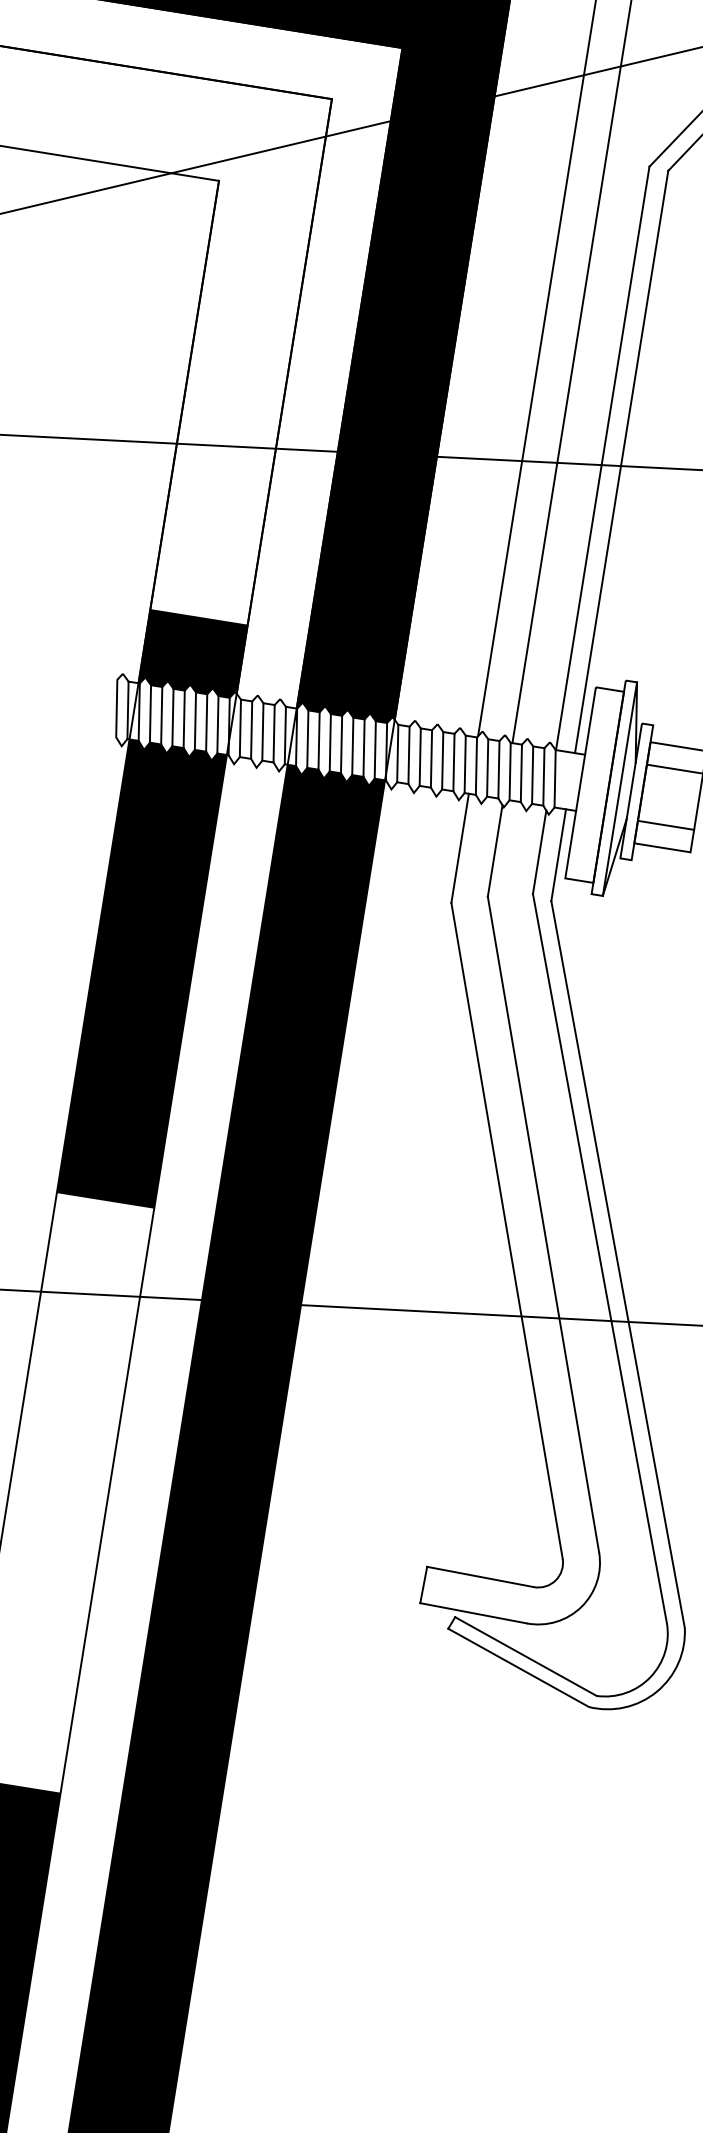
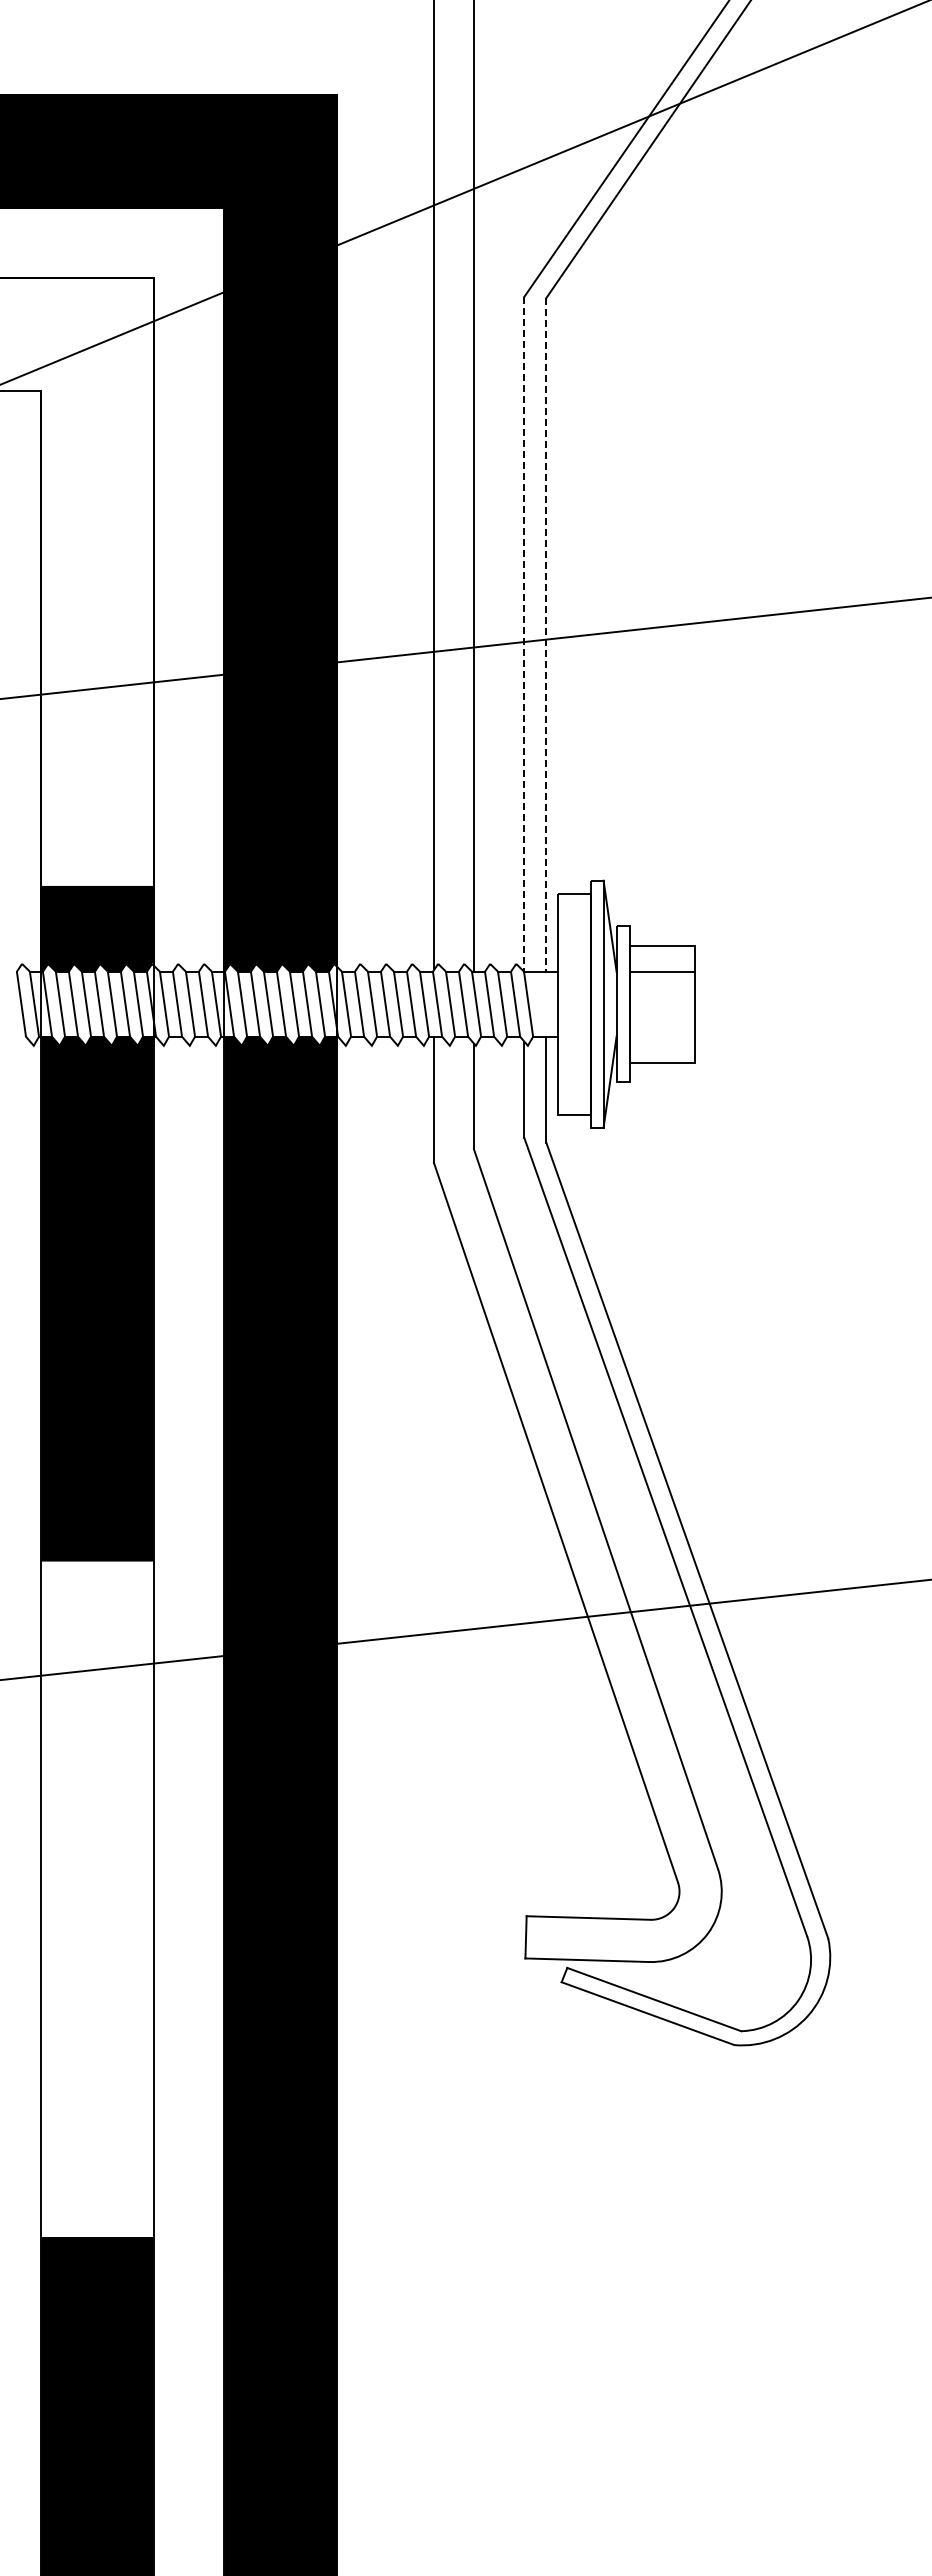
line: (602, 458) -> (524, 634), solid -> dashed
line: (621, 461) -> (546, 634), solid -> dashed
line: (665, 825) -> (661, 1036), removed

